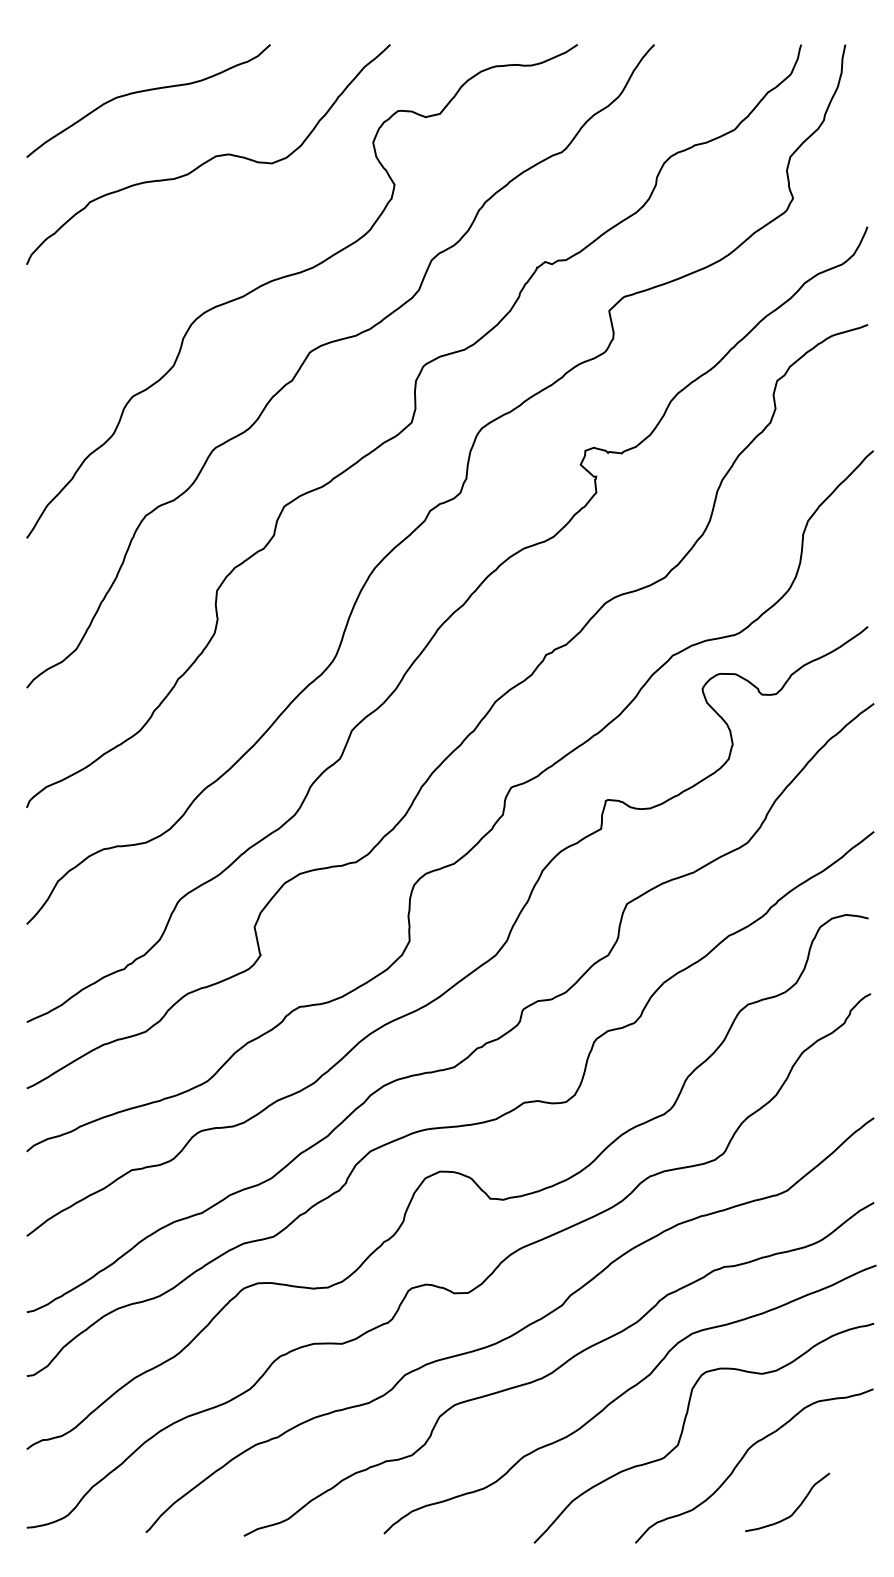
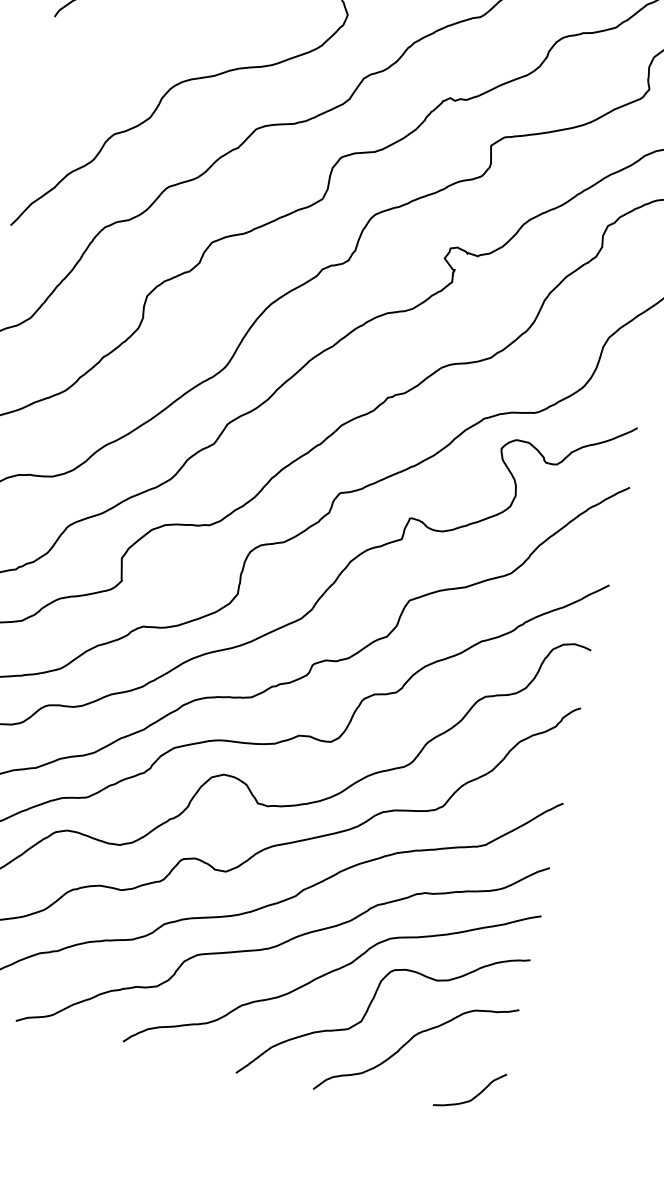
curve: (795, 1509) -> (474, 1096), moved

